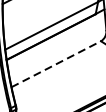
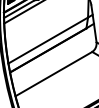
line: (56, 63) -> (54, 73), dashed -> solid

